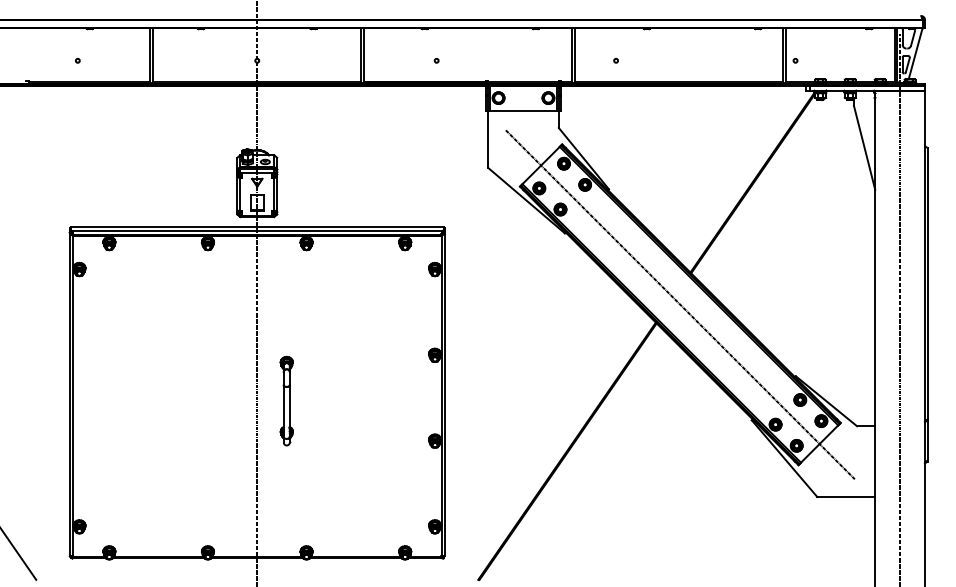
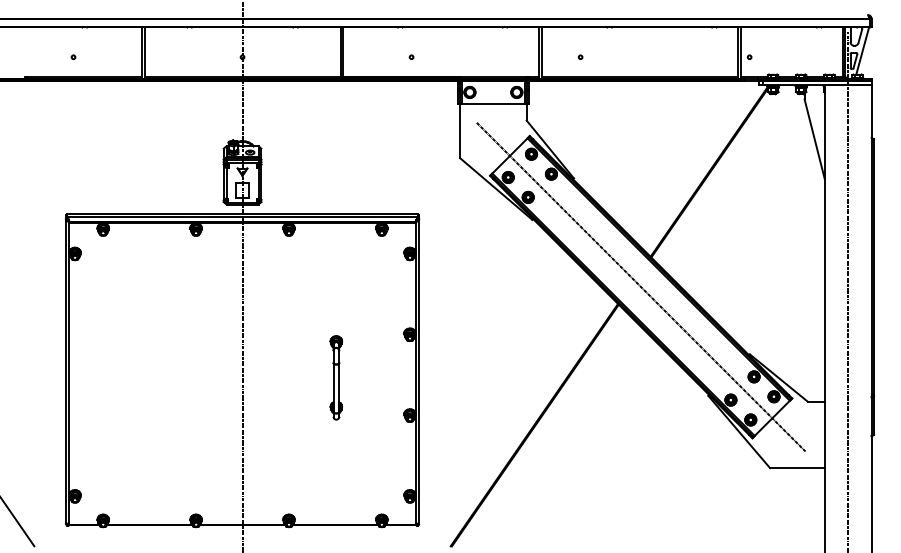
part: (286, 400) -> (336, 377), moved

